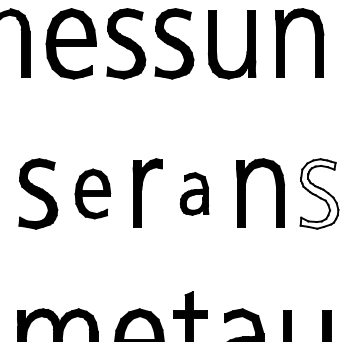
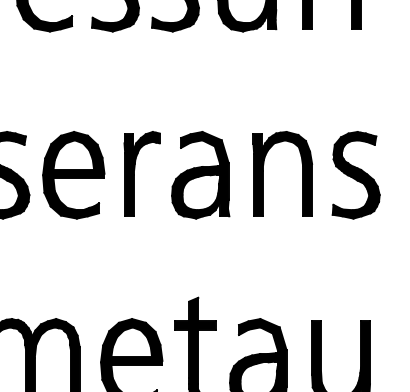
part: (92, 193) -> (73, 174), size x1.43
part: (194, 193) -> (200, 174), size x1.67
fill: (319, 193) -> (356, 174), added

